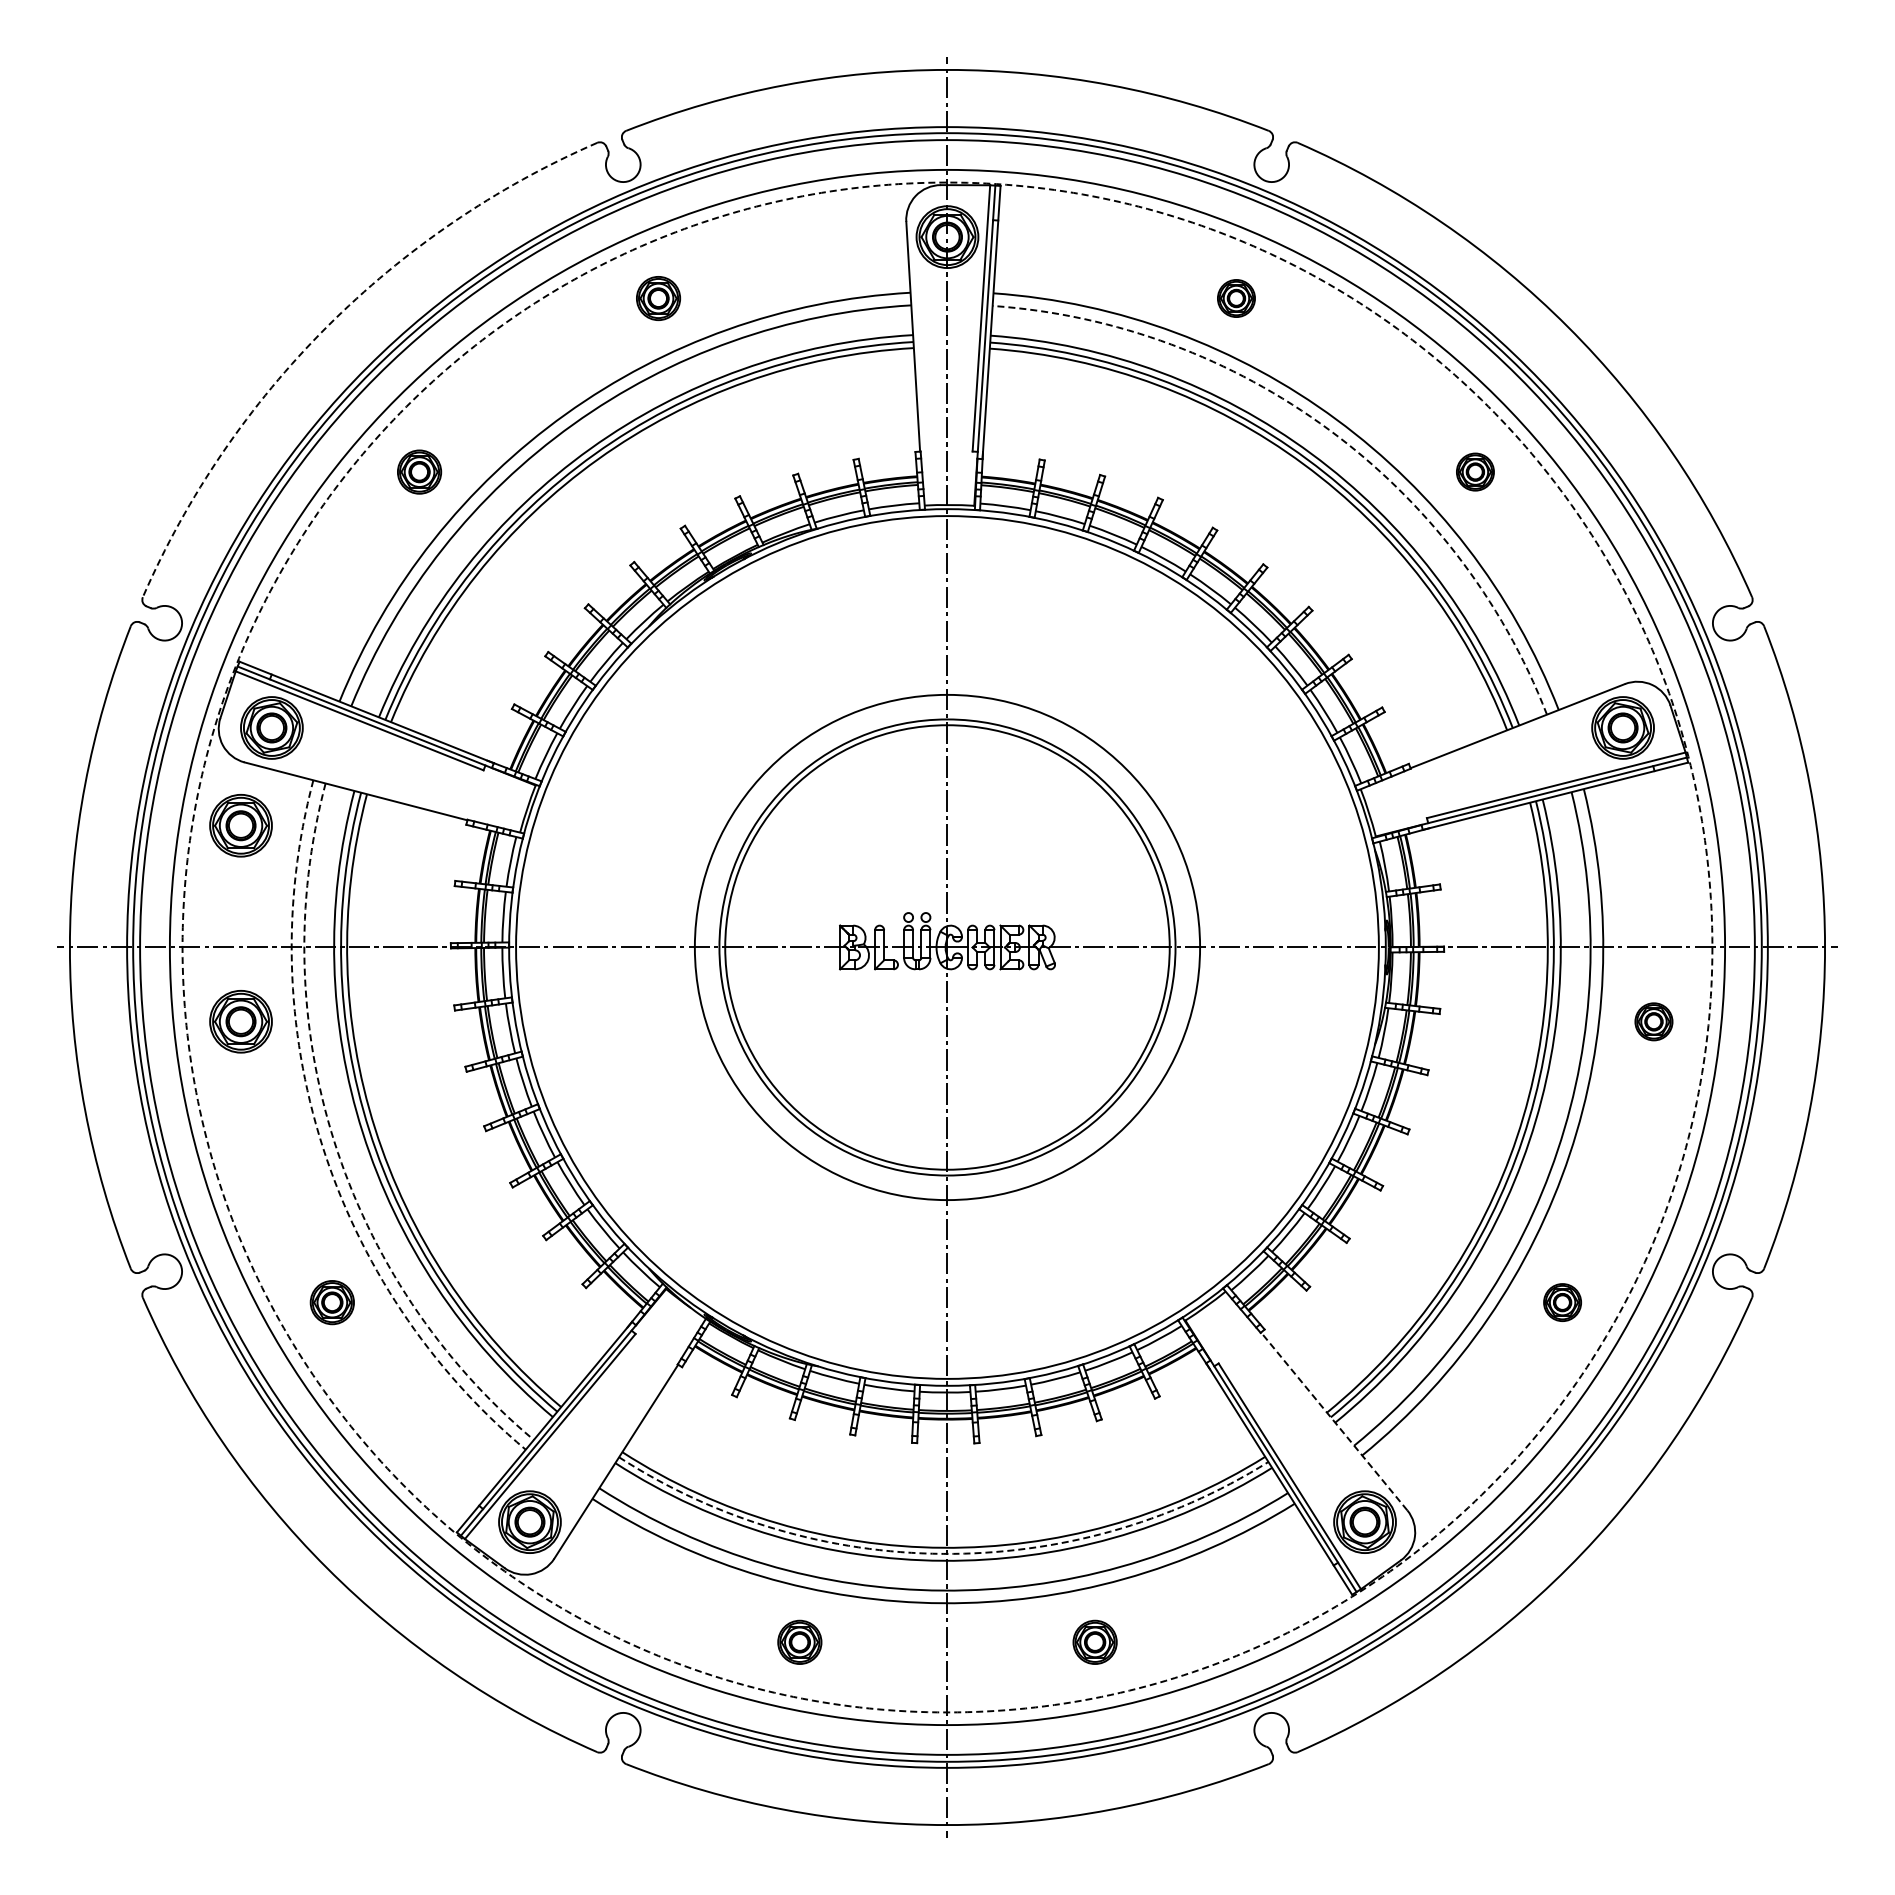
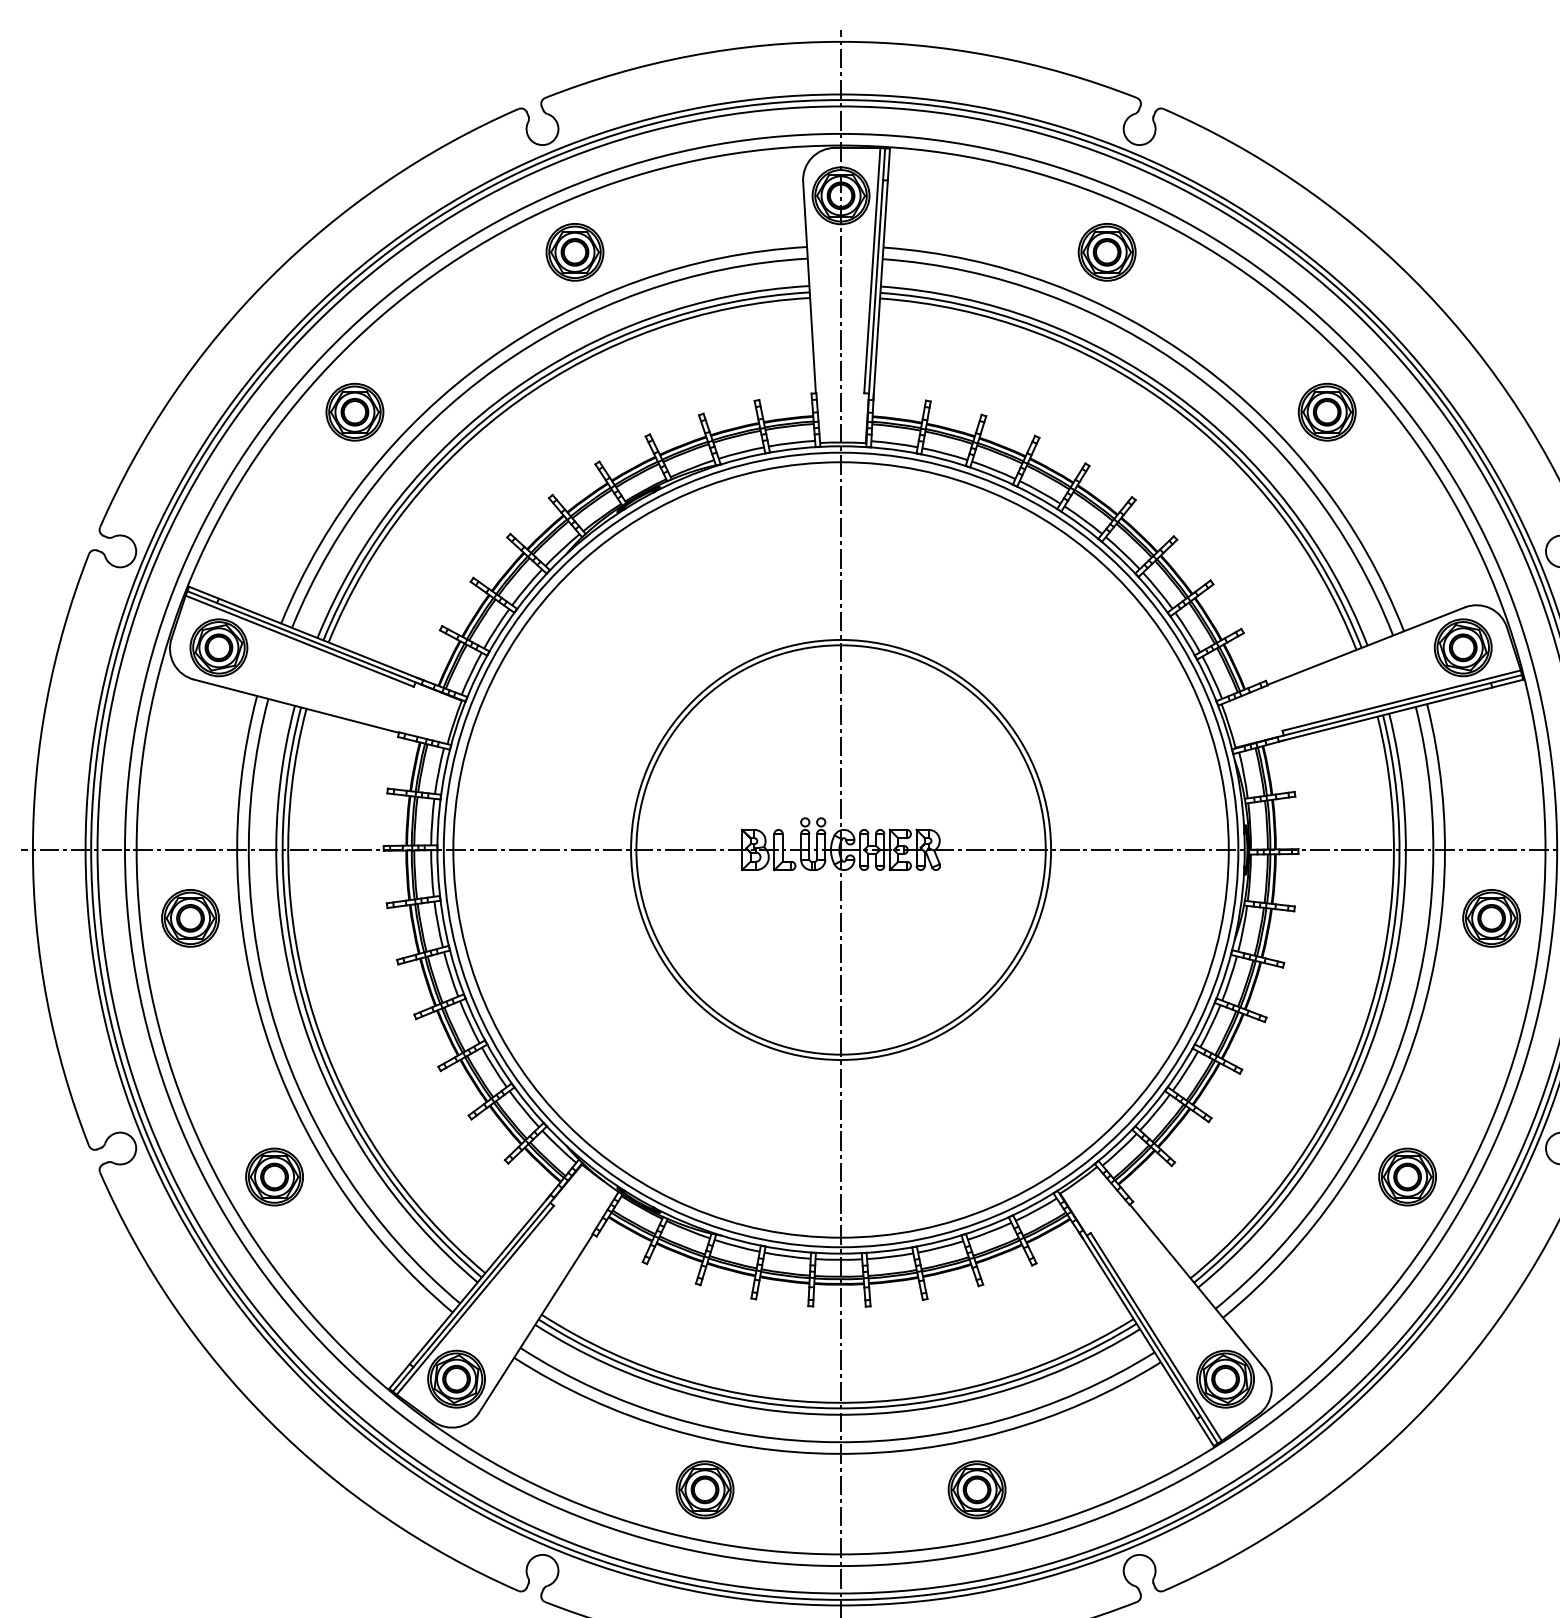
part: (658, 298) -> (574, 252), size x1.43
part: (1236, 298) -> (1107, 252), size x1.67
arc: (326, 326) -> (269, 278), dashed -> solid
arc: (1329, 429) -> (1192, 372), dashed -> solid
part: (419, 471) -> (354, 411), size x1.43
part: (1475, 471) -> (1327, 411), size x1.67
part: (240, 825) -> (190, 737), removed
circle: (947, 947) -> (841, 849), dashed -> solid
circle: (947, 947) -> (841, 849), size x1.67
part: (1653, 1021) -> (1491, 918), size x1.67
arc: (334, 1141) -> (276, 1028), dashed -> solid
arc: (322, 1145) -> (265, 1032), dashed -> solid
part: (332, 1302) -> (274, 1176), size x1.43
part: (1562, 1302) -> (1407, 1176), size x1.67
line: (1333, 1421) -> (1196, 1286), dashed -> solid
arc: (943, 1553) -> (837, 1408), dashed -> solid
part: (799, 1642) -> (704, 1490), size x1.43
part: (1094, 1642) -> (976, 1490), size x1.43

